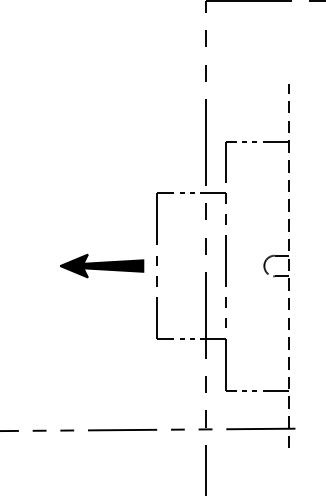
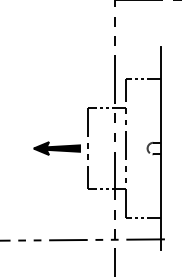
line: (289, 265) -> (161, 148), dashed -> solid

